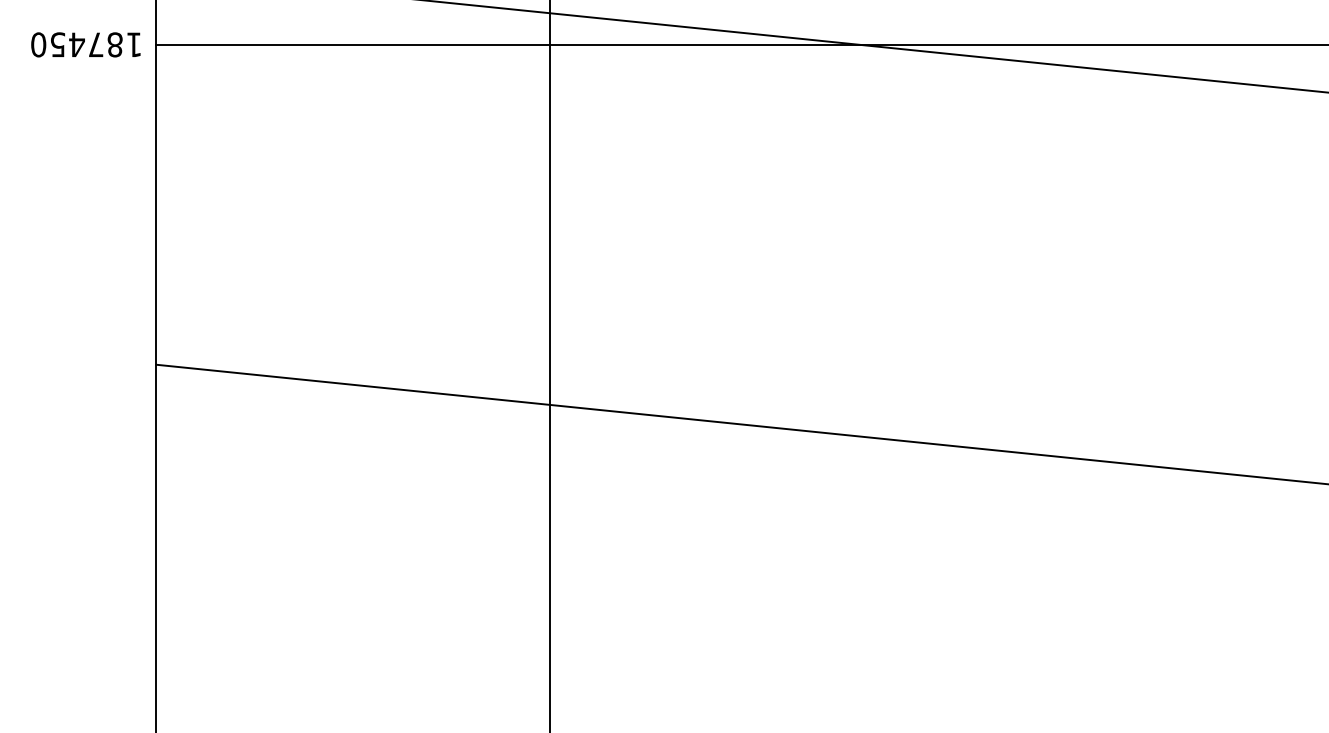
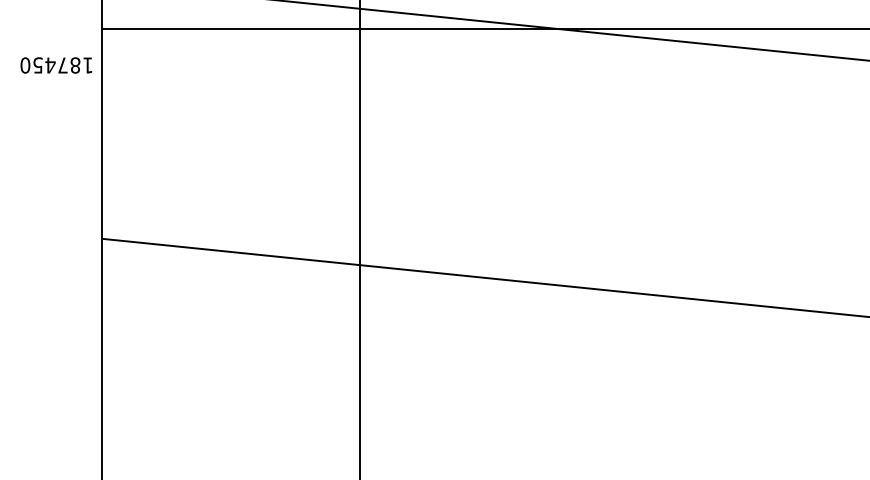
text: (86, 44) -> (56, 65), moved

